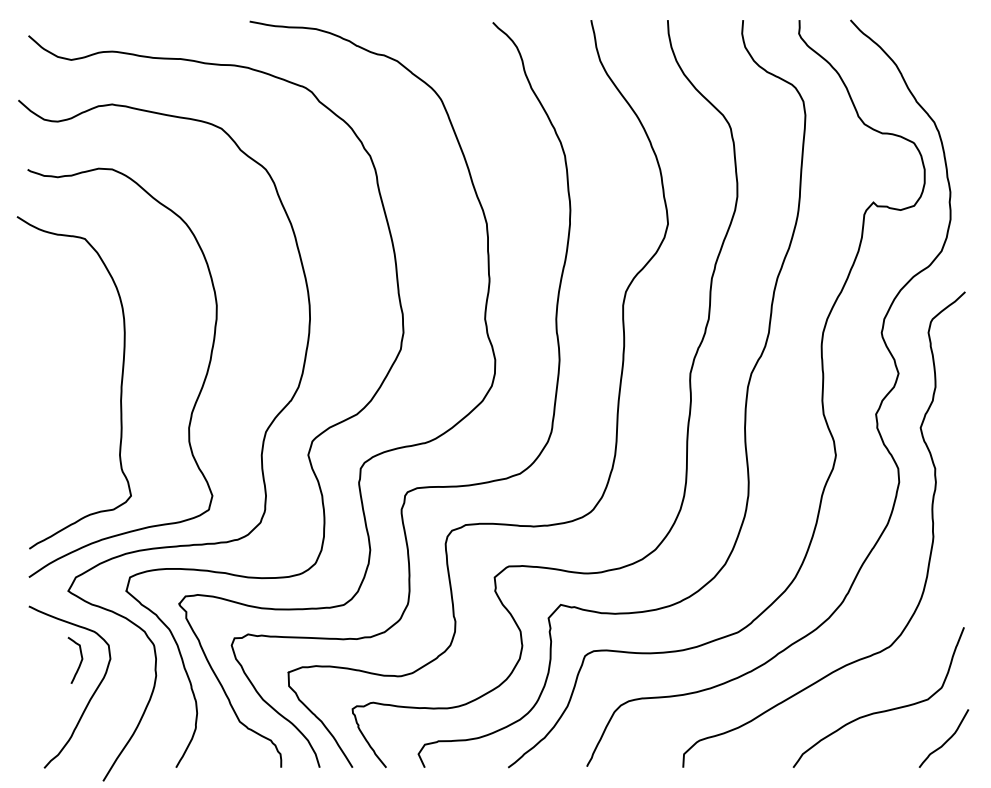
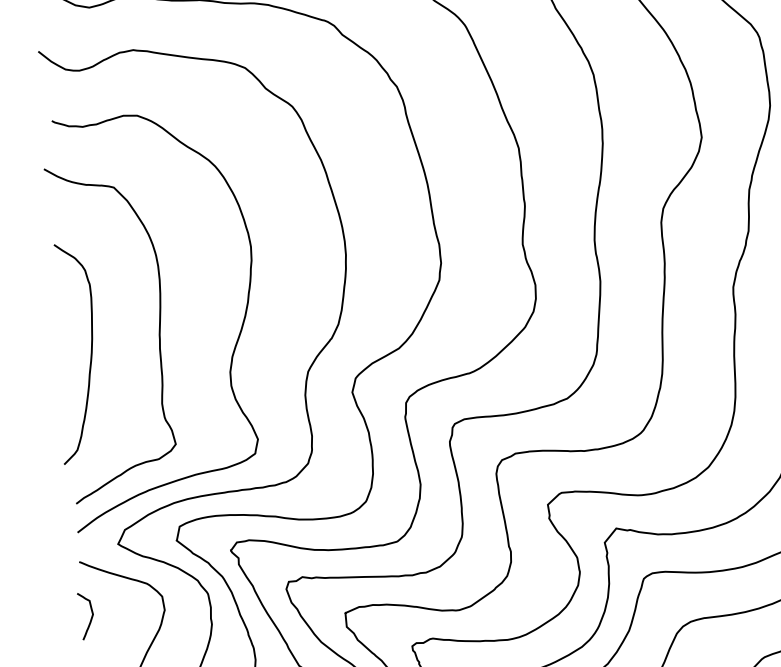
curve: (52, 400) -> (90, 352), added
curve: (80, 660) -> (91, 616), moved

